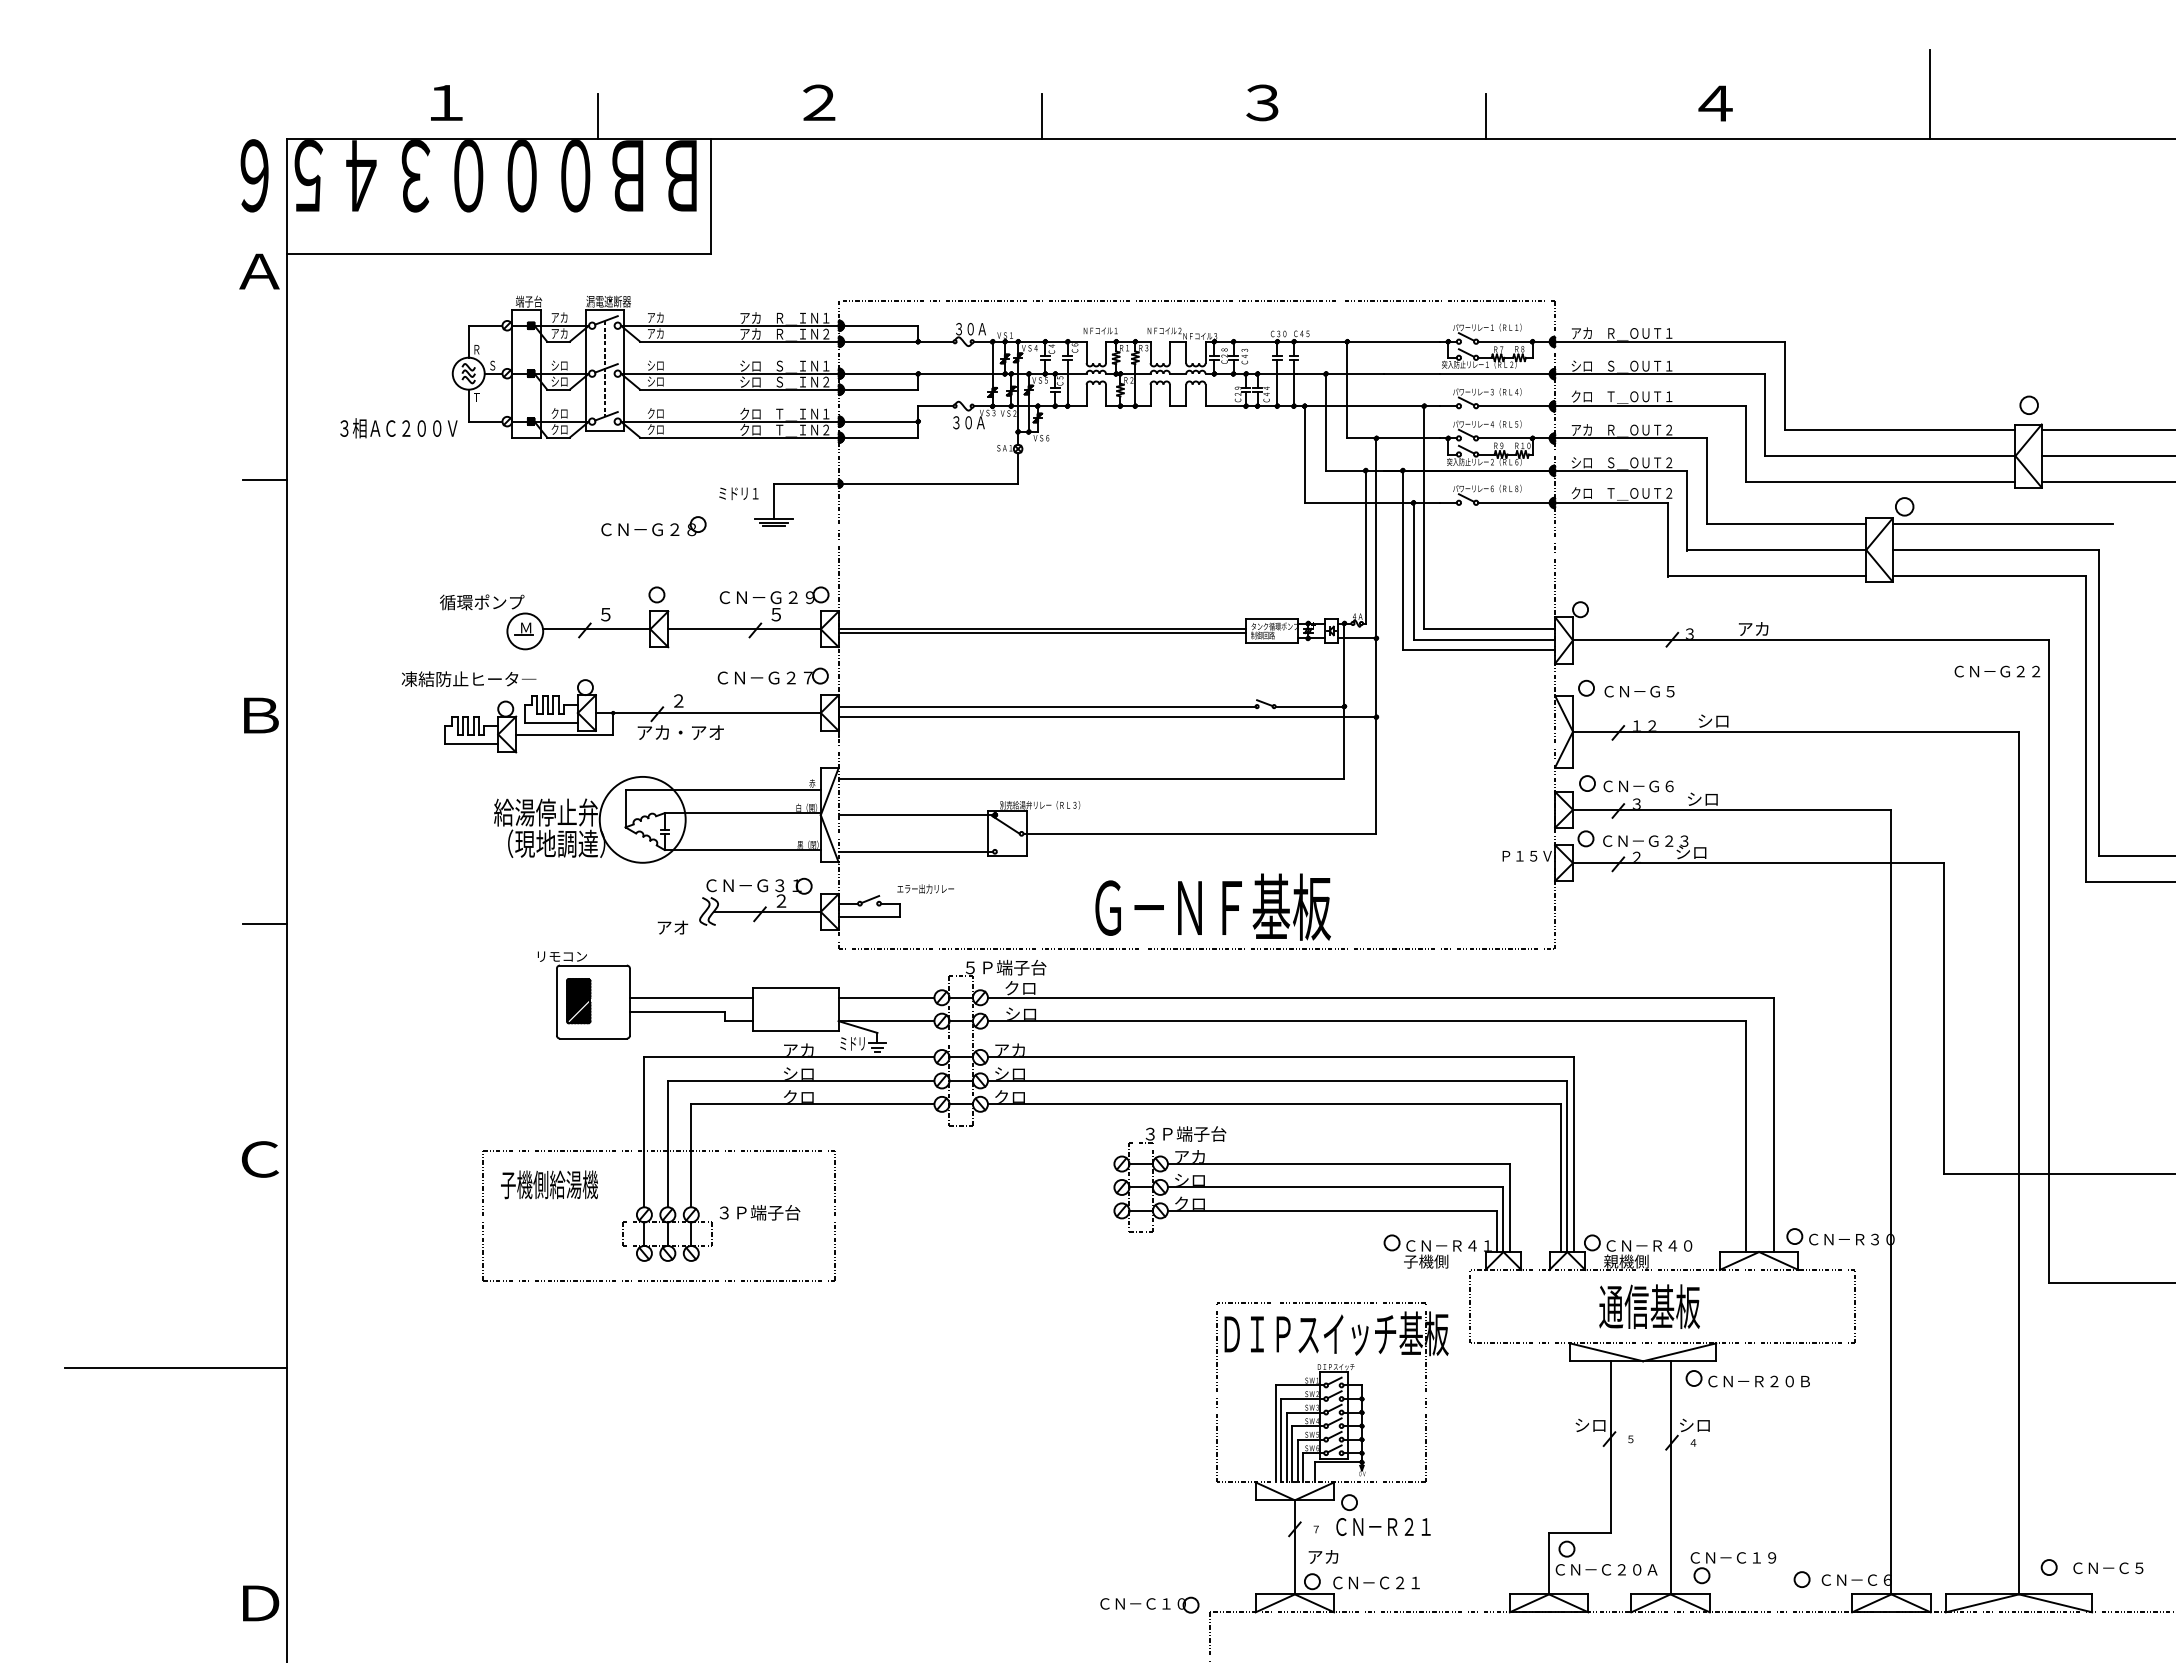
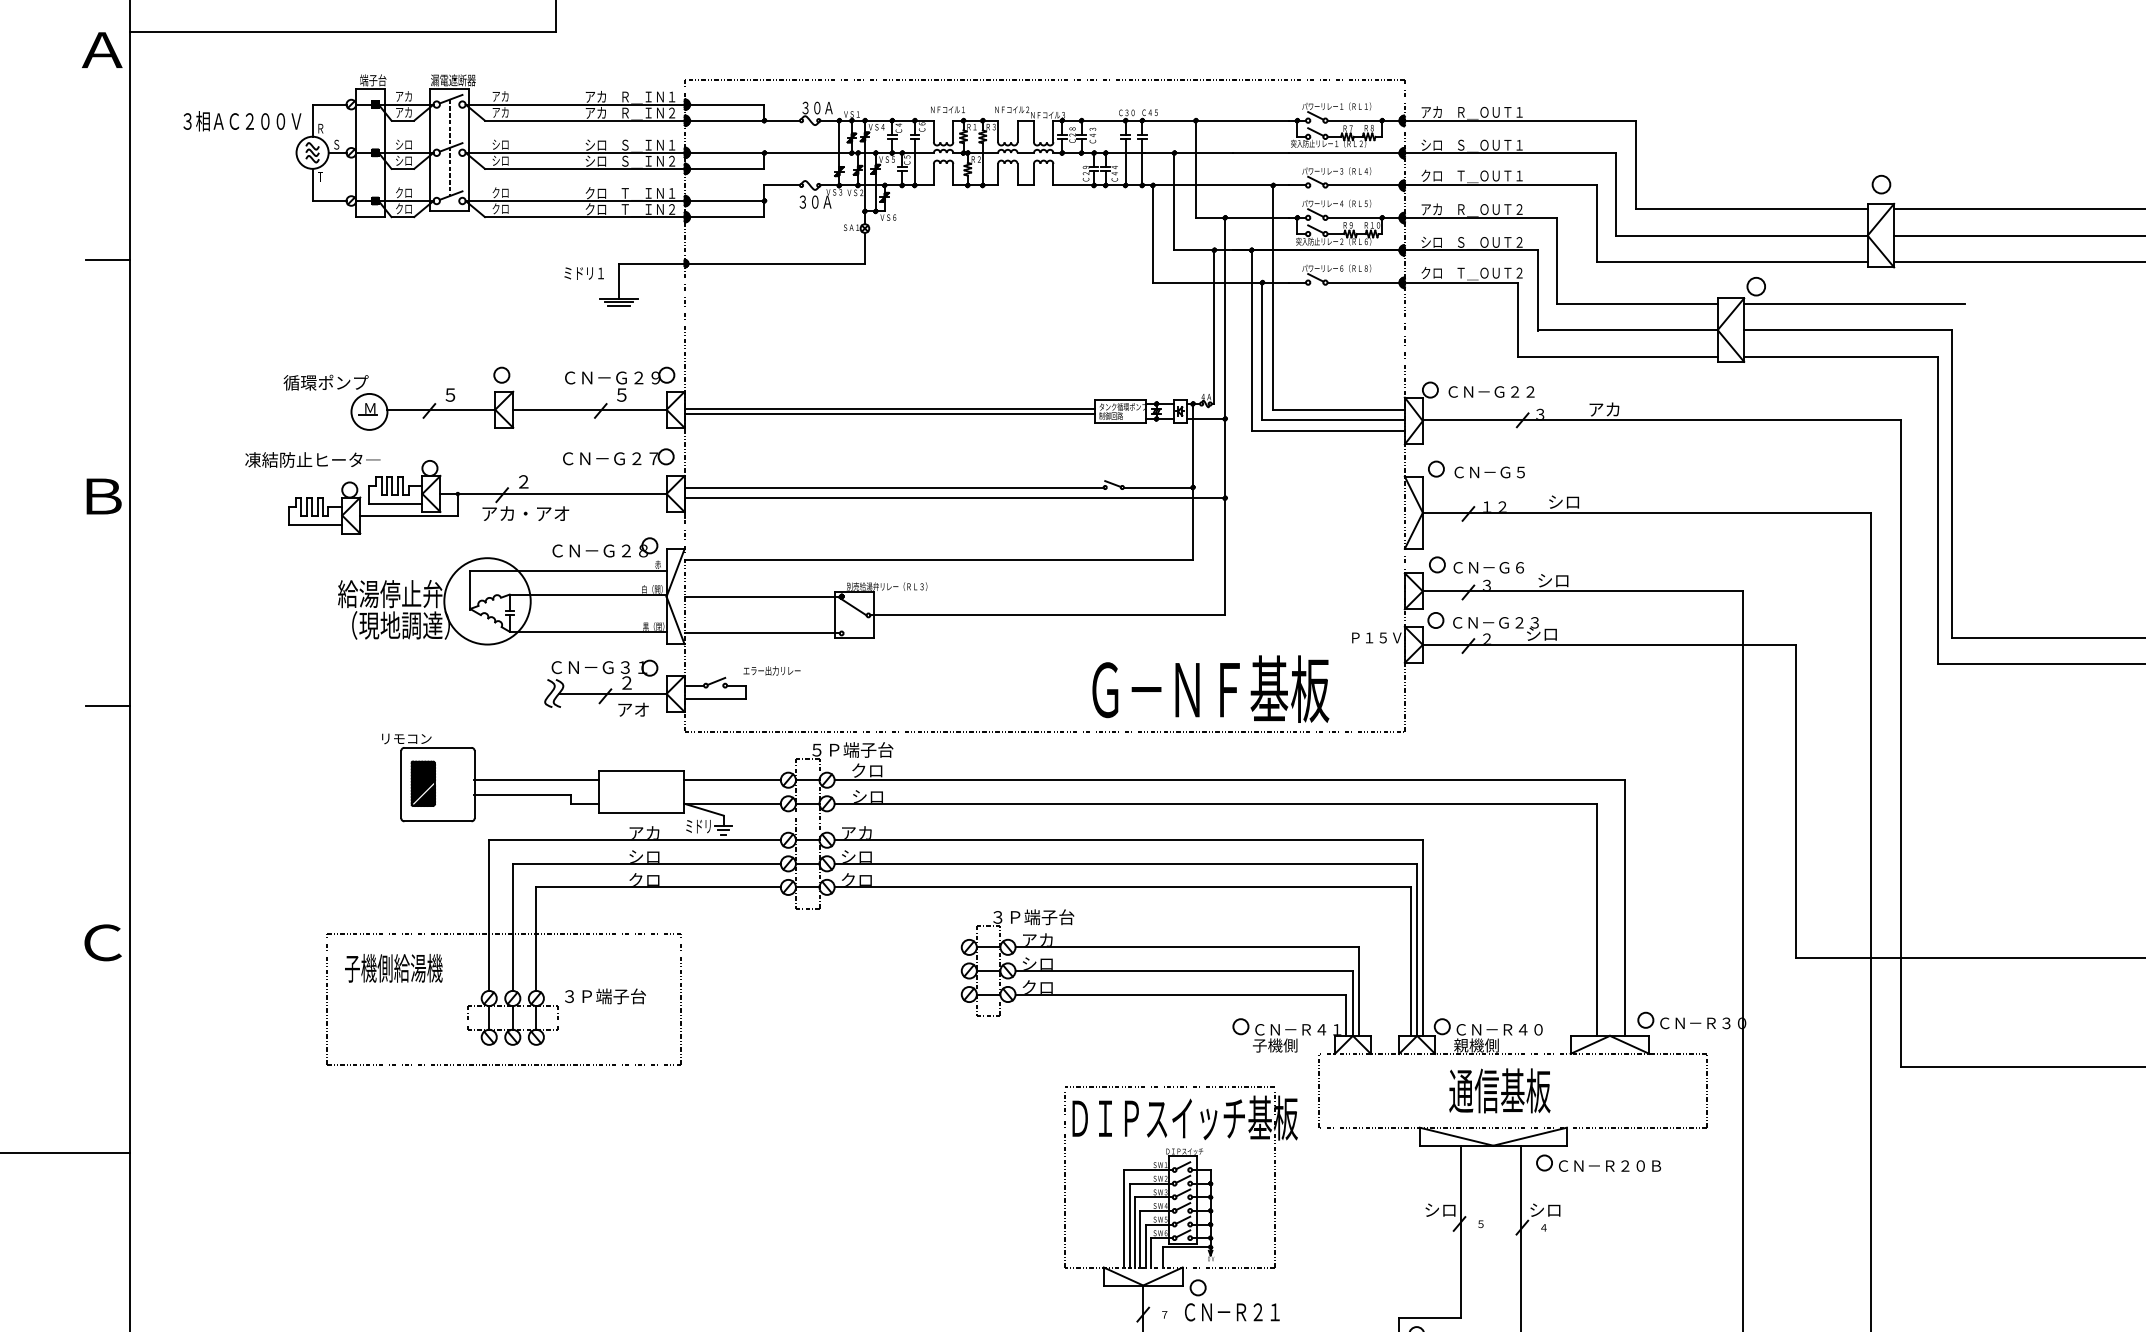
text: (398, 428) -> (241, 121), moved
part: (653, 526) -> (604, 547), moved
text: (1997, 671) -> (1491, 391), moved
text: (1212, 906) -> (1210, 688), moved
text: (672, 927) -> (633, 709), moved

